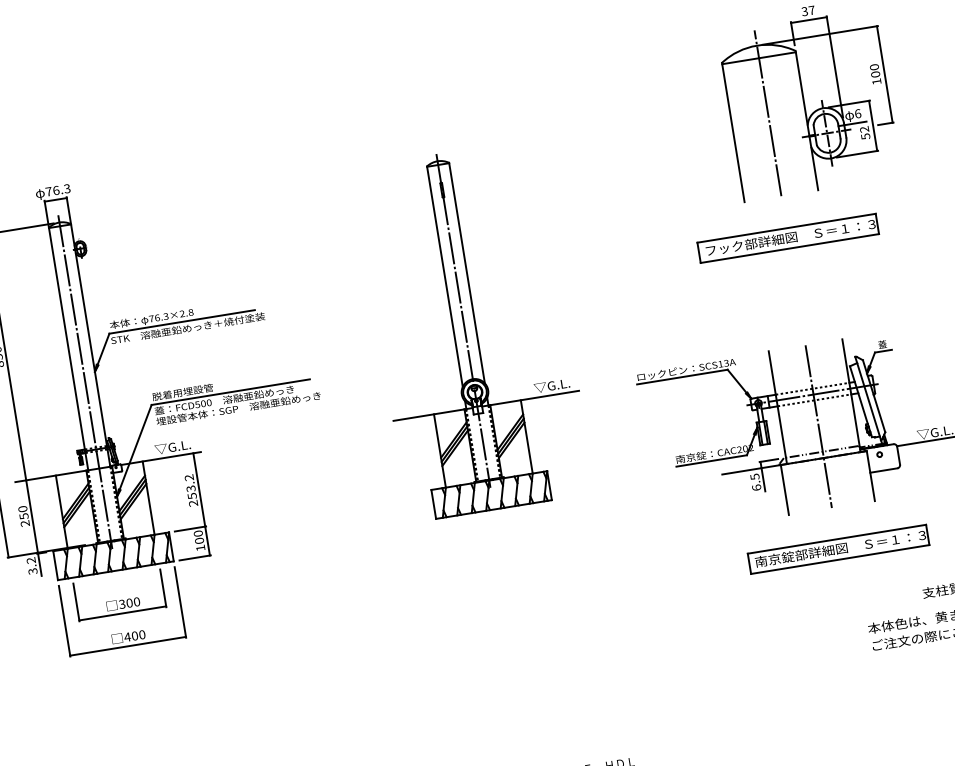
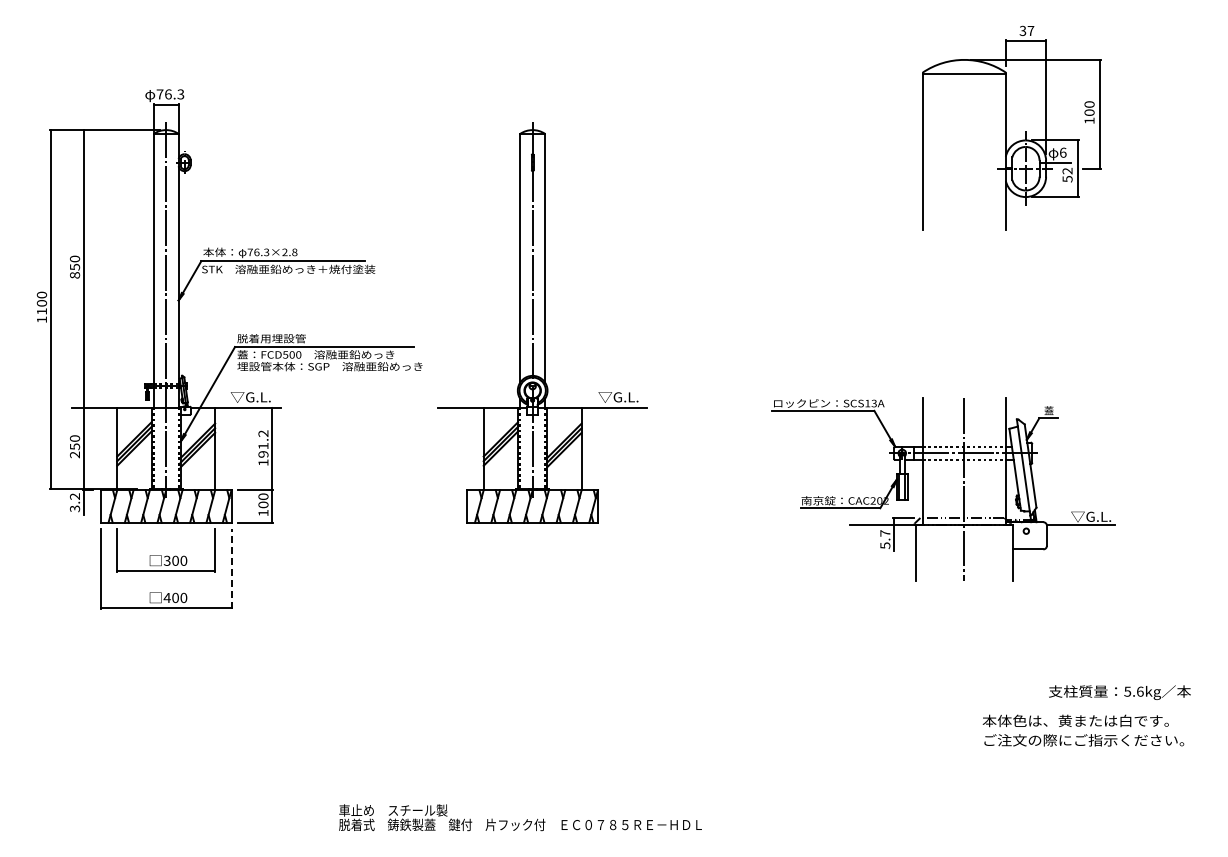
line: (768, 112) -> (964, 135), removed
part: (788, 238) -> (964, 277), removed
part: (473, 330) -> (542, 322), moved
text: (756, 482) -> (885, 539), 6.5 -> 5.7
text: (192, 495) -> (263, 453), 253.2 -> 191.2
part: (838, 548) -> (964, 627), removed
line: (180, 602) -> (231, 569), solid -> dashed

